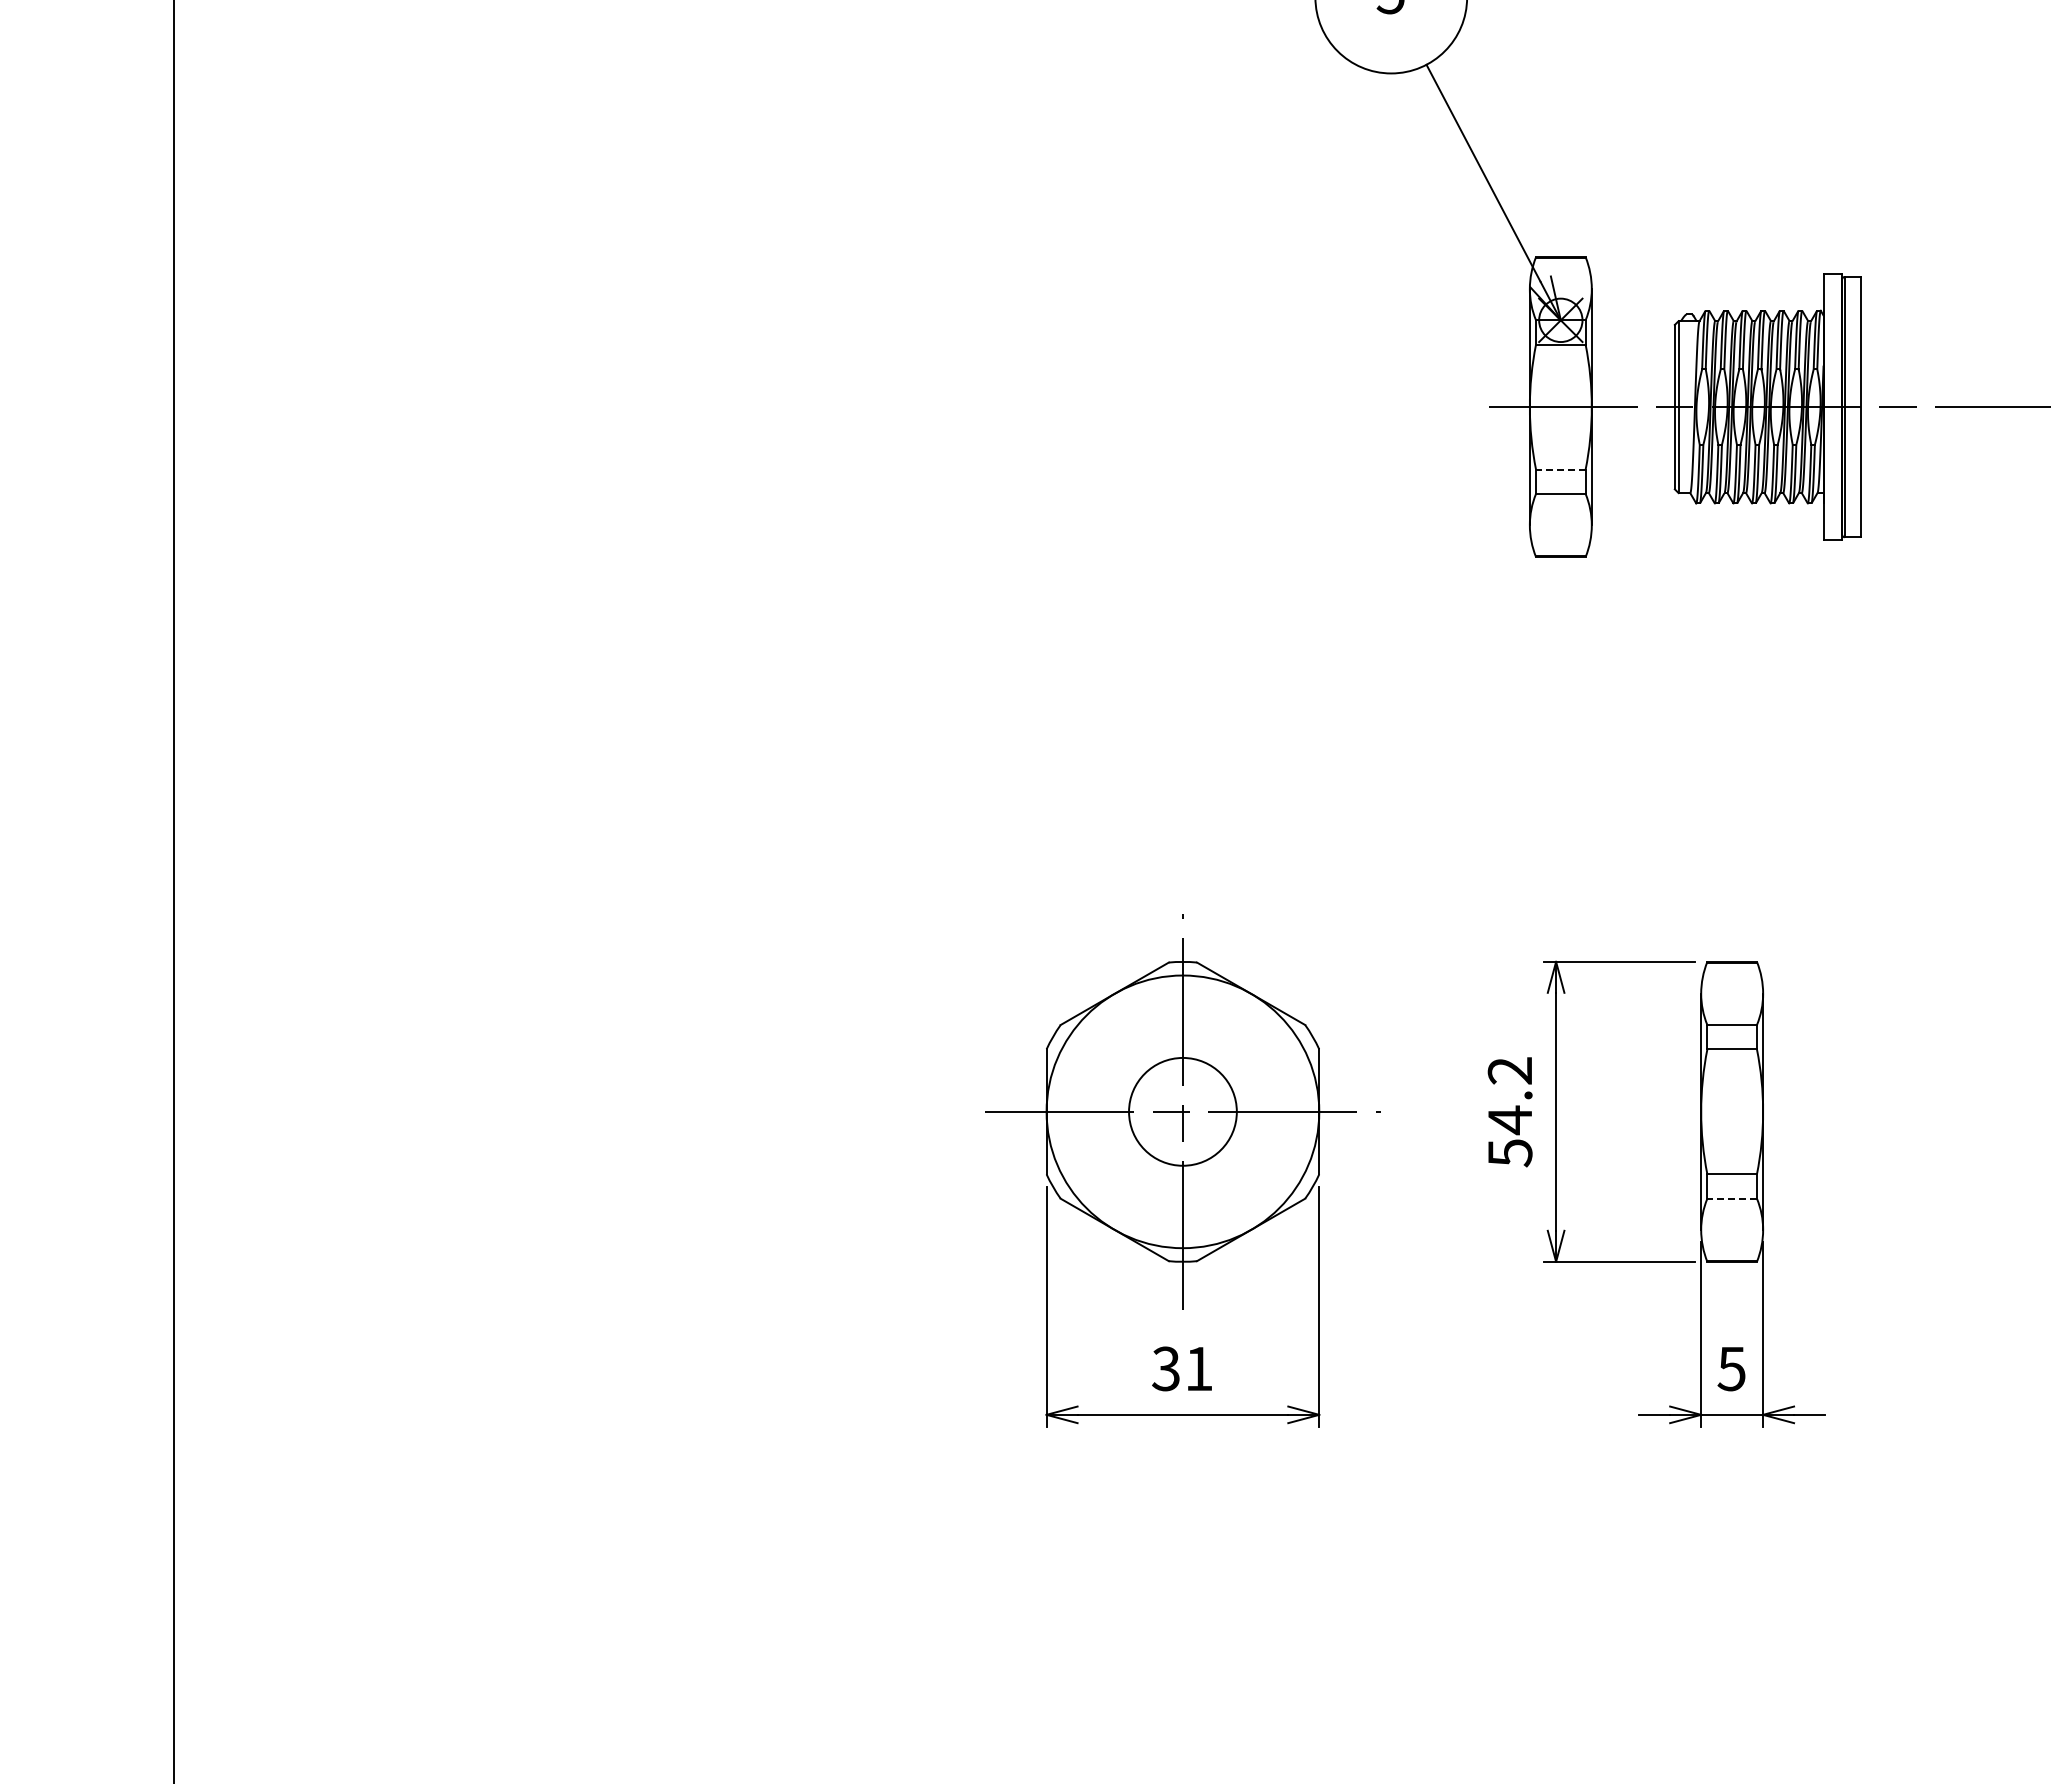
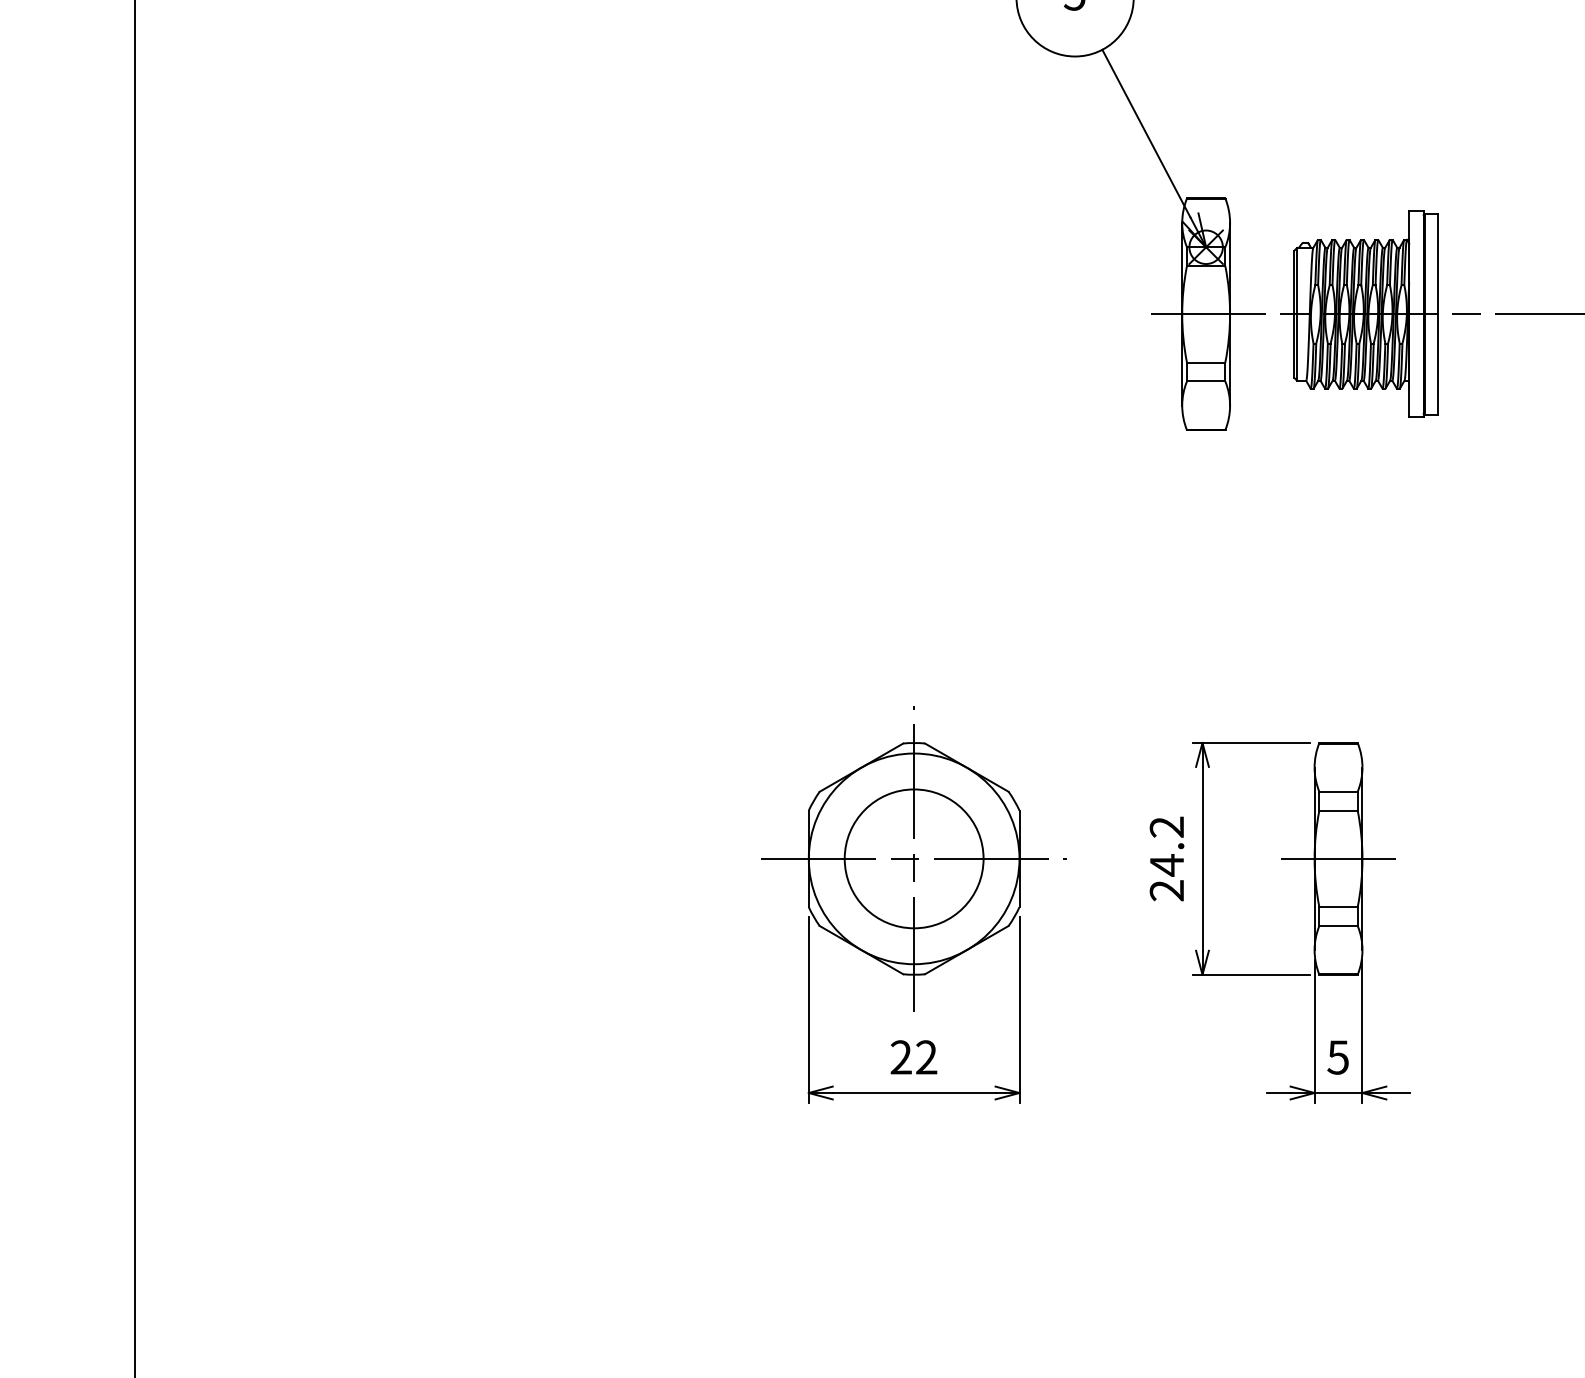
line: (1560, 469) -> (1205, 362), dashed -> solid
circle: (1182, 1111) -> (913, 858), size x1.67
line: (1731, 1111) -> (1338, 858), added
text: (1509, 1153) -> (1166, 891), 54.2 -> 24.2
line: (1732, 1198) -> (1338, 925), dashed -> solid
text: (1182, 1368) -> (913, 1057), 31 -> 22

